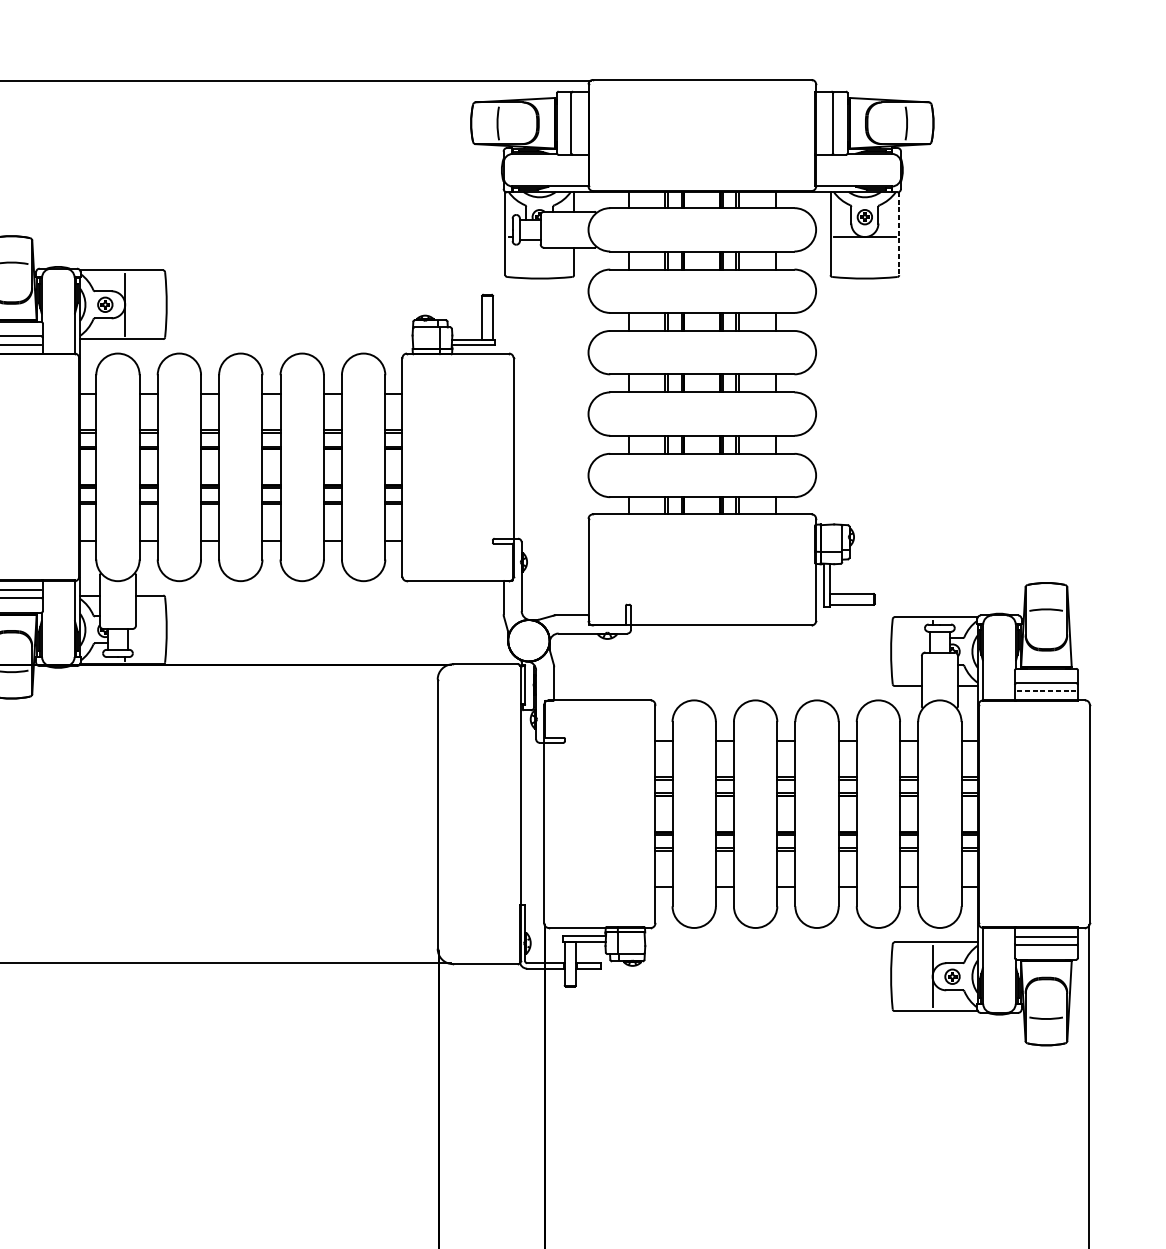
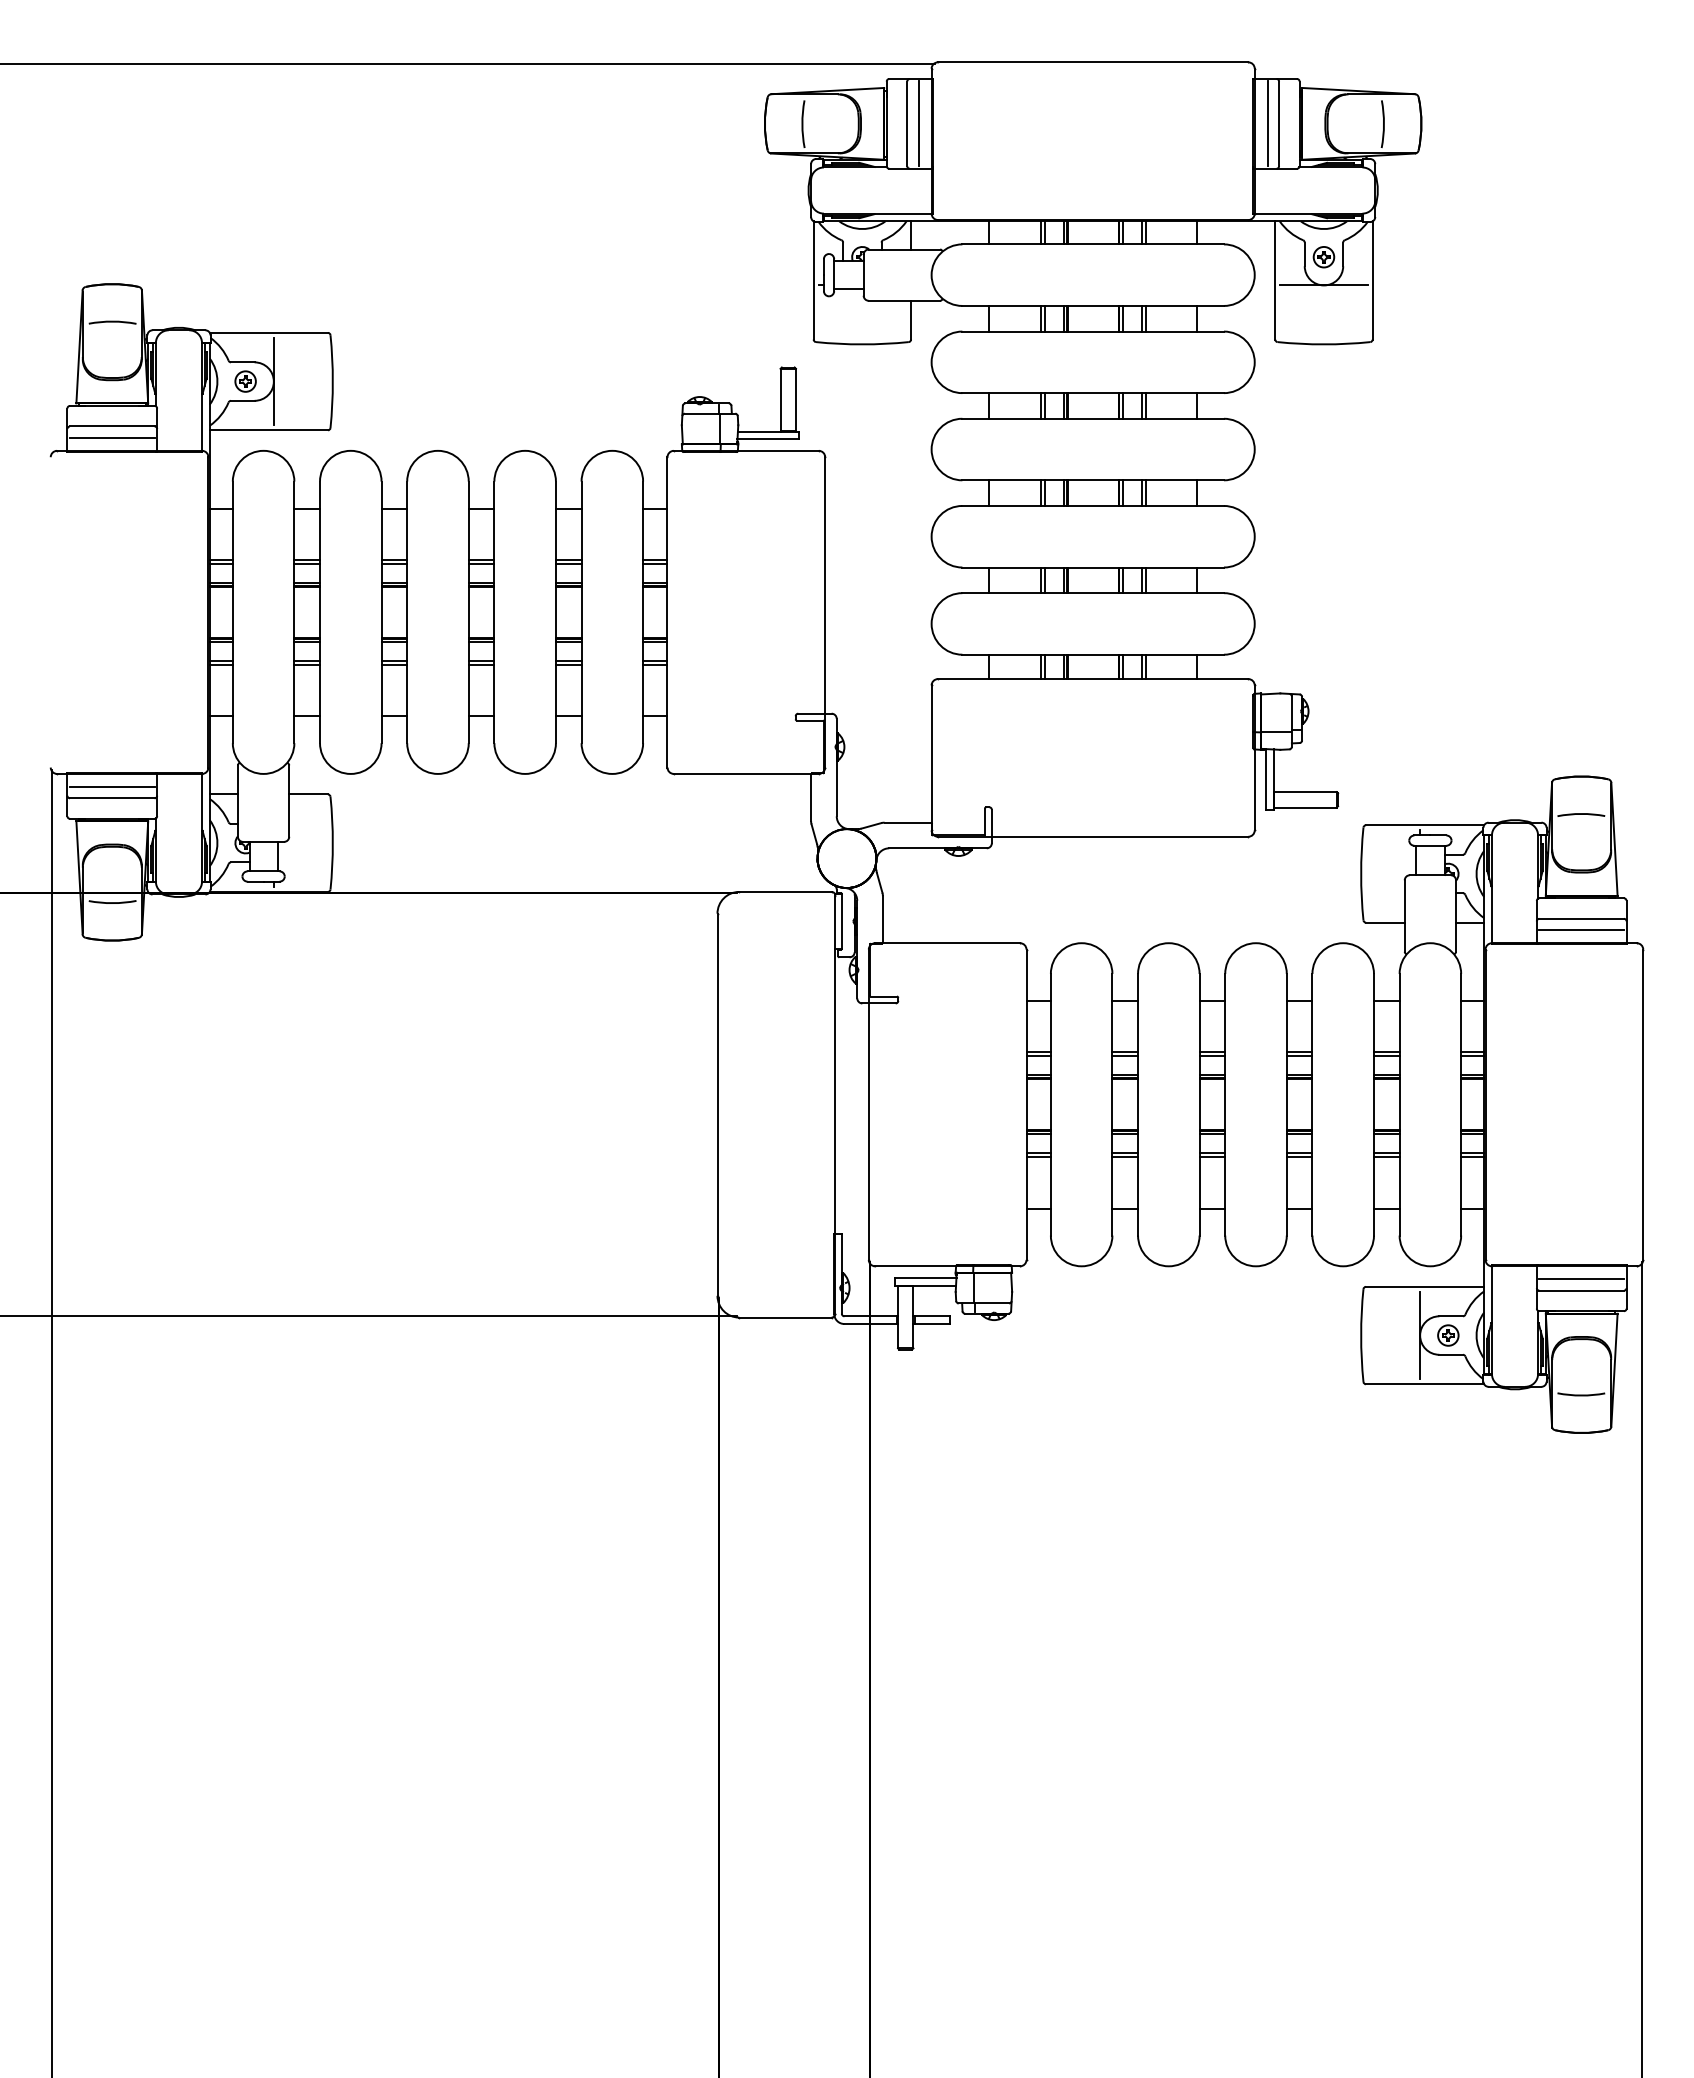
line: (579, 123) -> (918, 123), added
line: (825, 123) -> (1267, 123), added
line: (899, 233) -> (1372, 280), dashed -> solid
line: (1046, 691) -> (1581, 930), dashed -> solid

